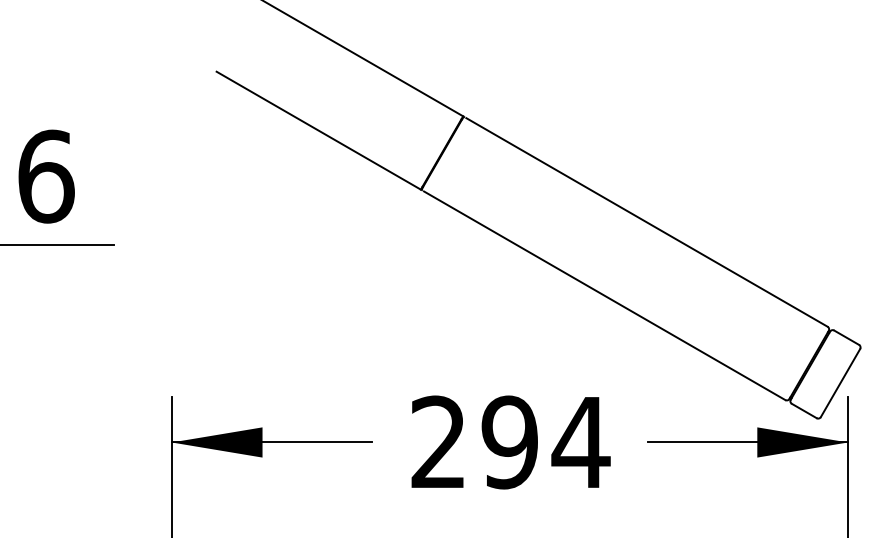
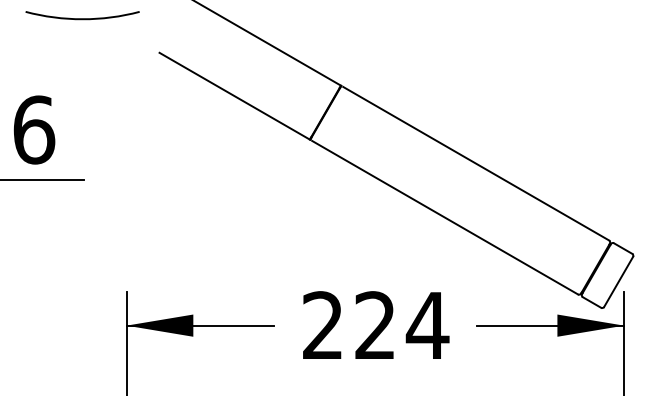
arc: (111, 25) -> (82, 18), added
text: (508, 442) -> (374, 325), 294 -> 224

